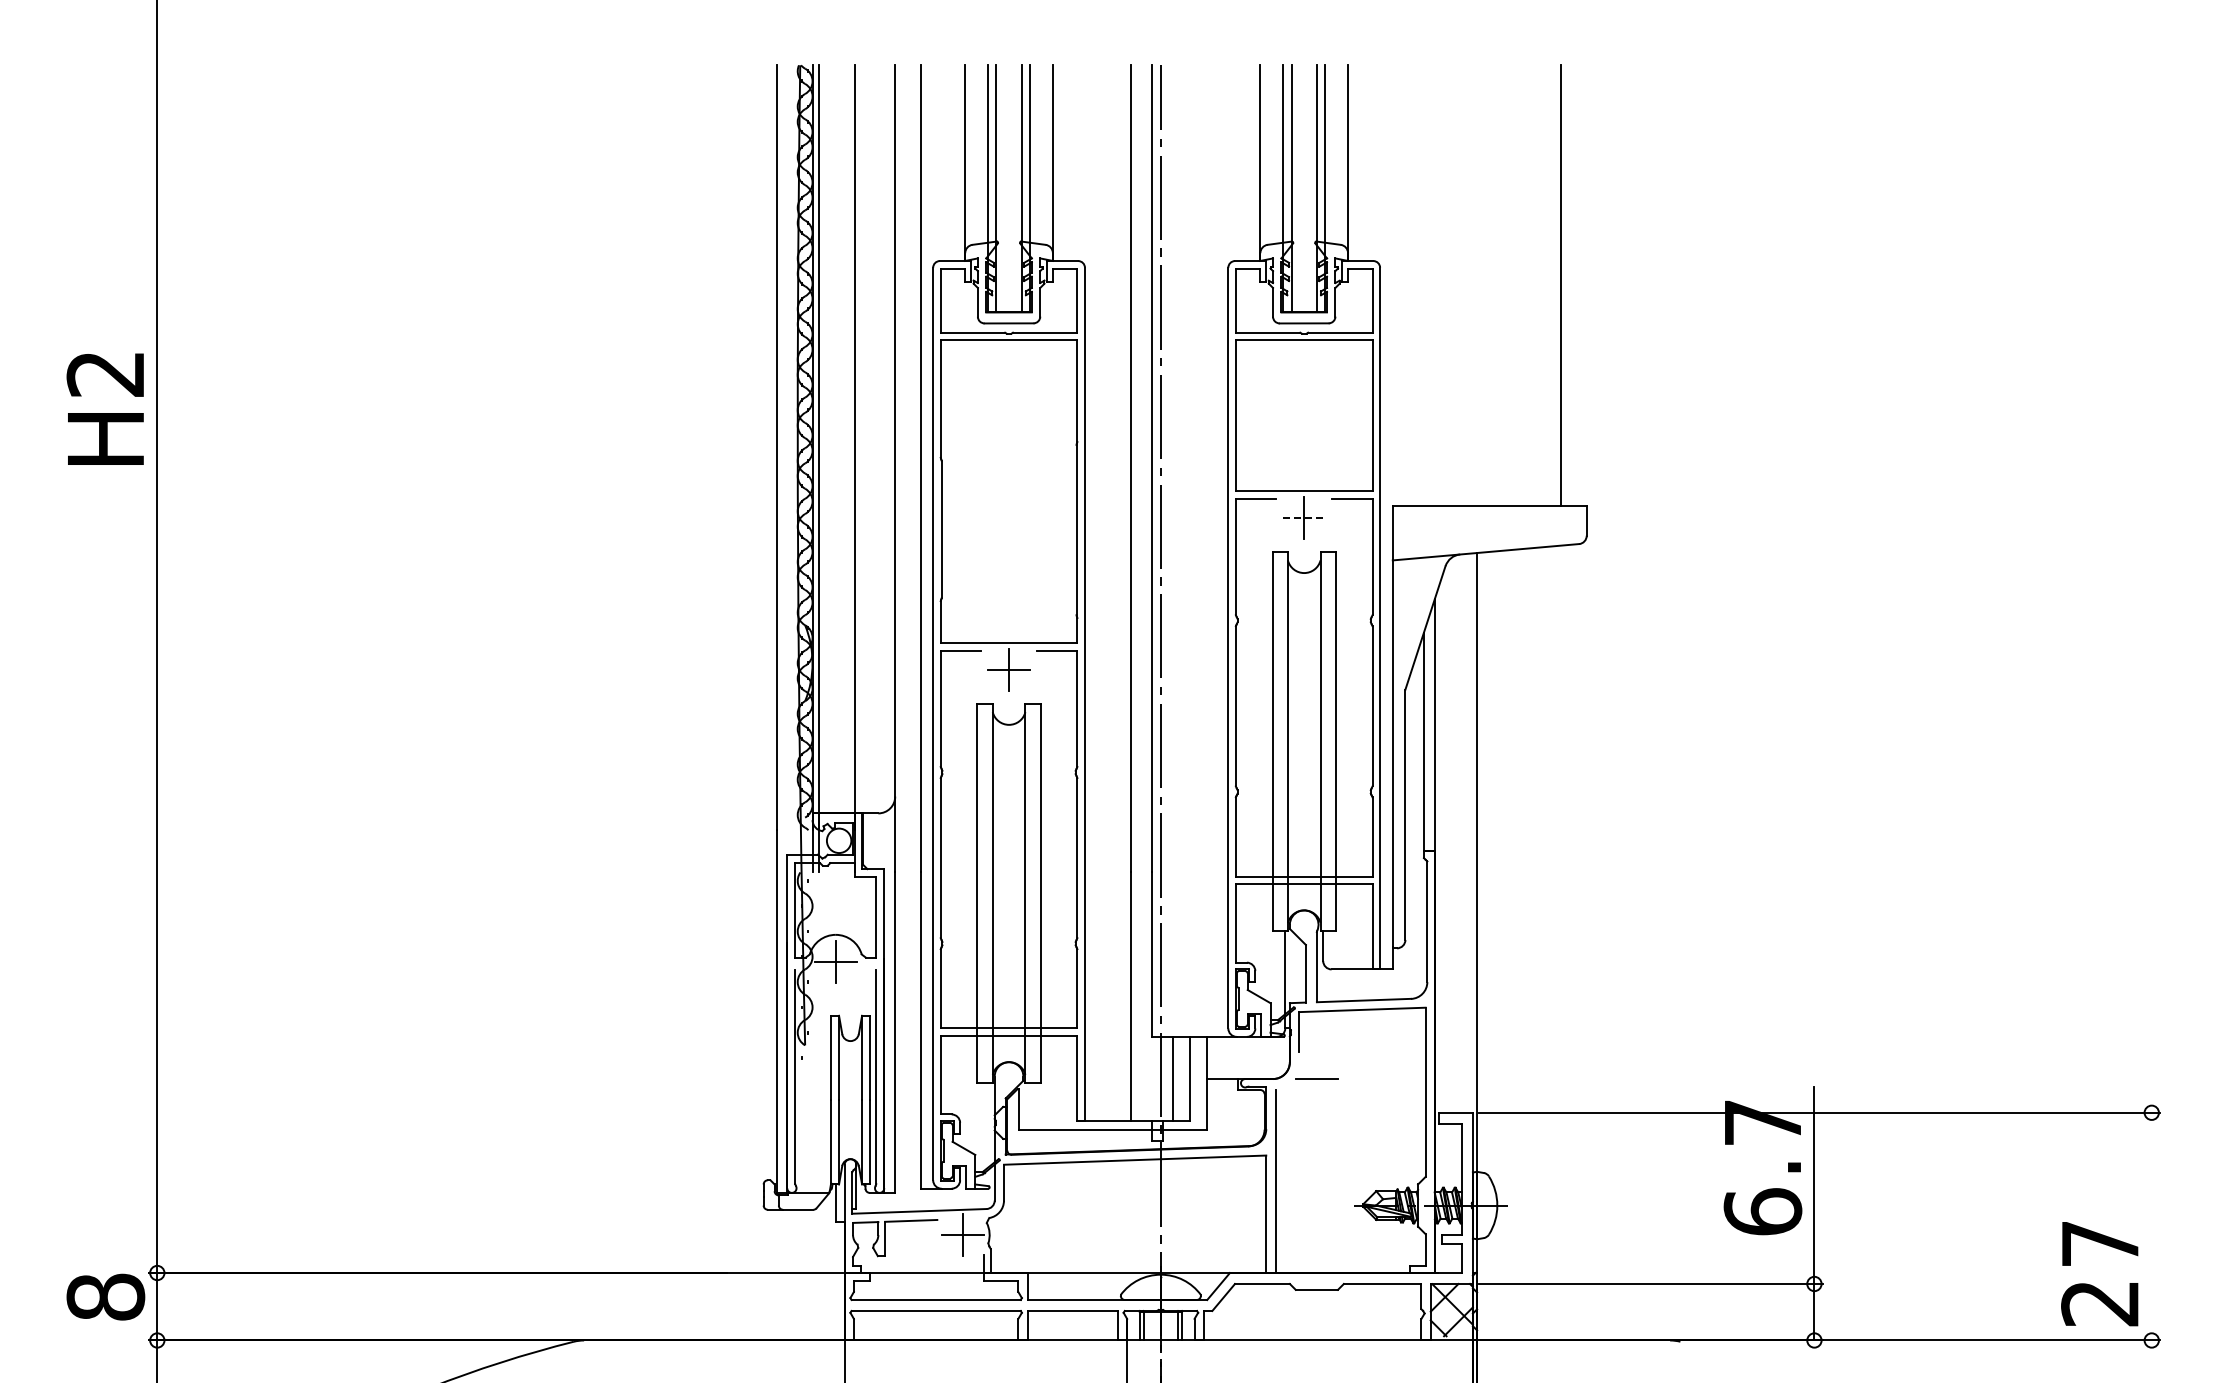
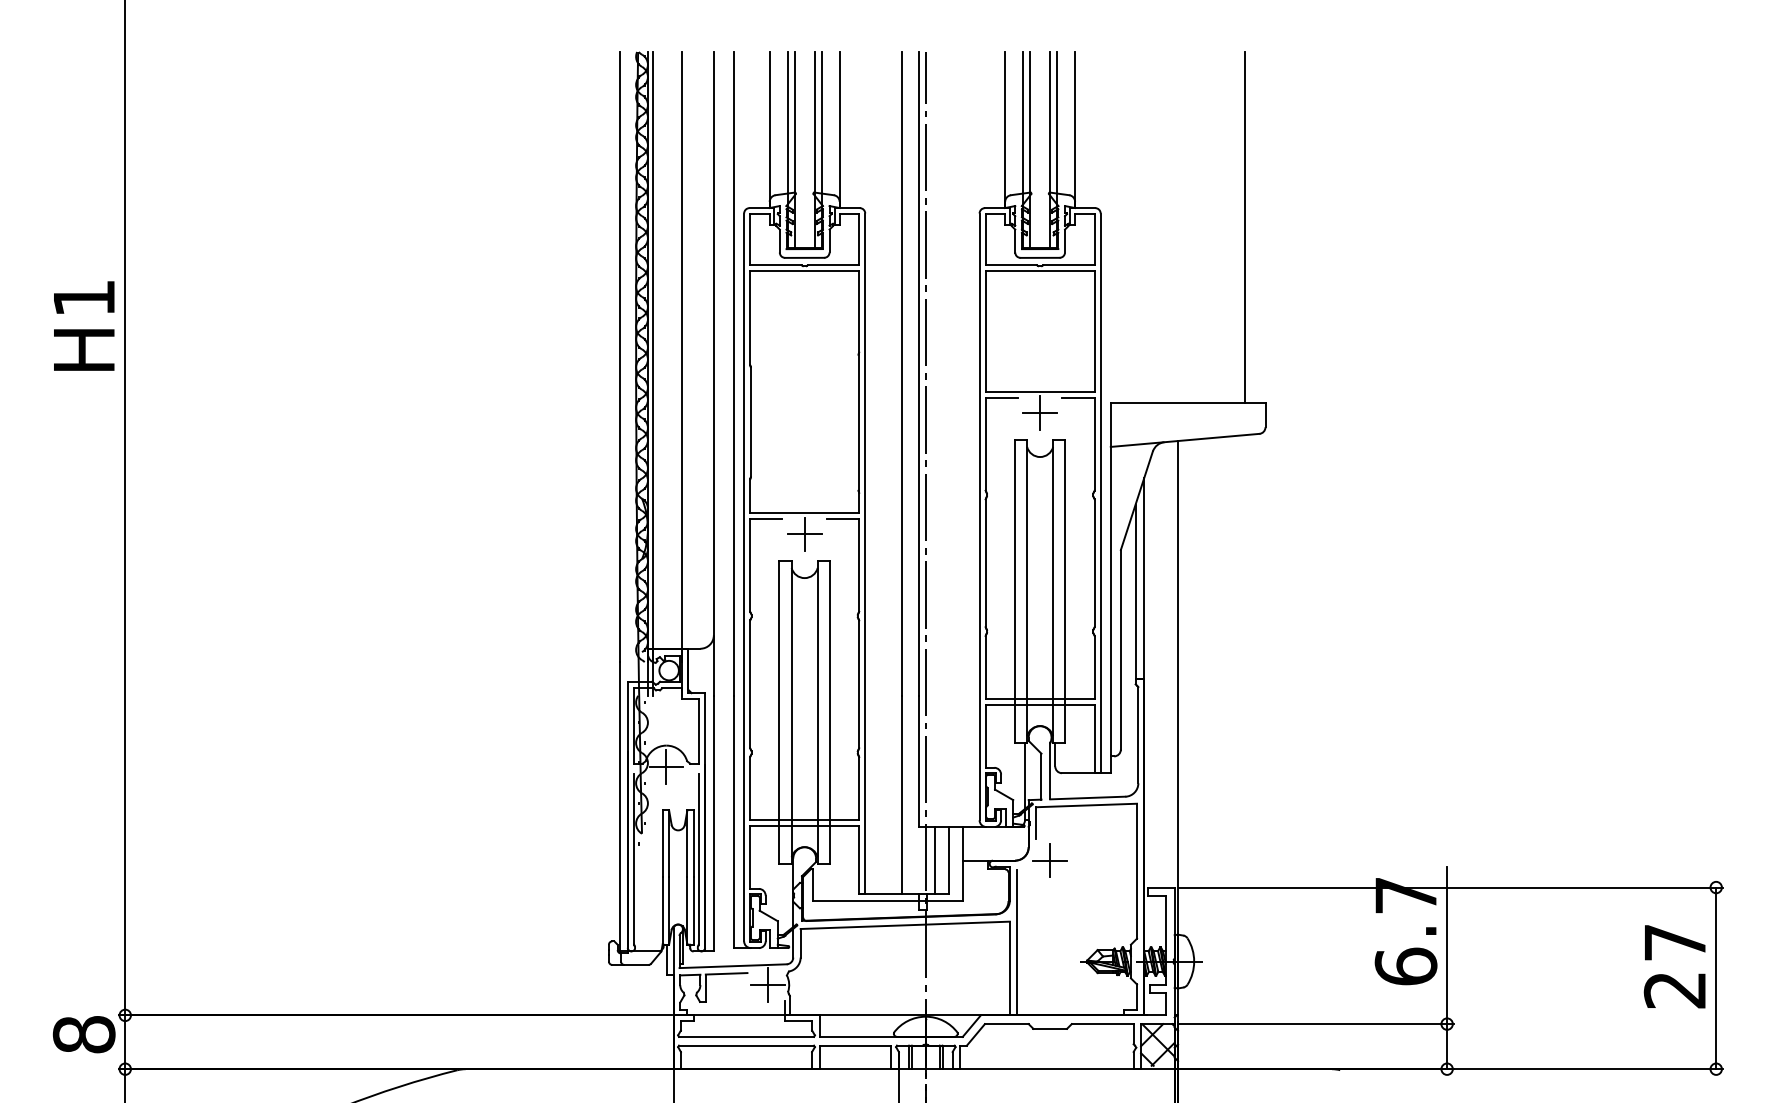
text: (104, 374) -> (83, 298), H2 -> H1
line: (1304, 518) -> (1040, 413), dashed -> solid
line: (1316, 1078) -> (1049, 860), added
line: (2151, 1226) -> (1716, 978), added
text: (2099, 1274) -> (1674, 967), moved

